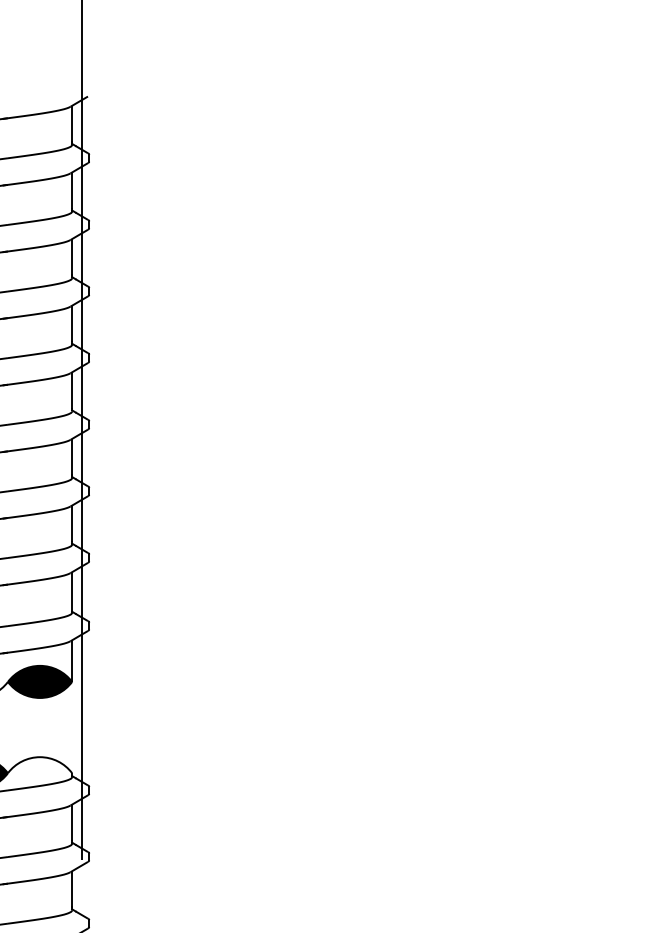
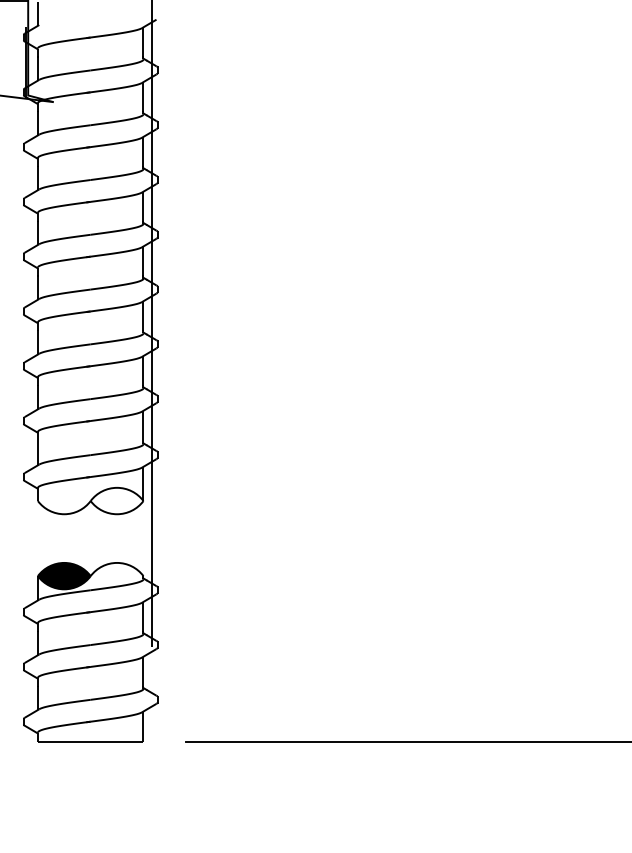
fill: (39, 681) -> (116, 500), removed

